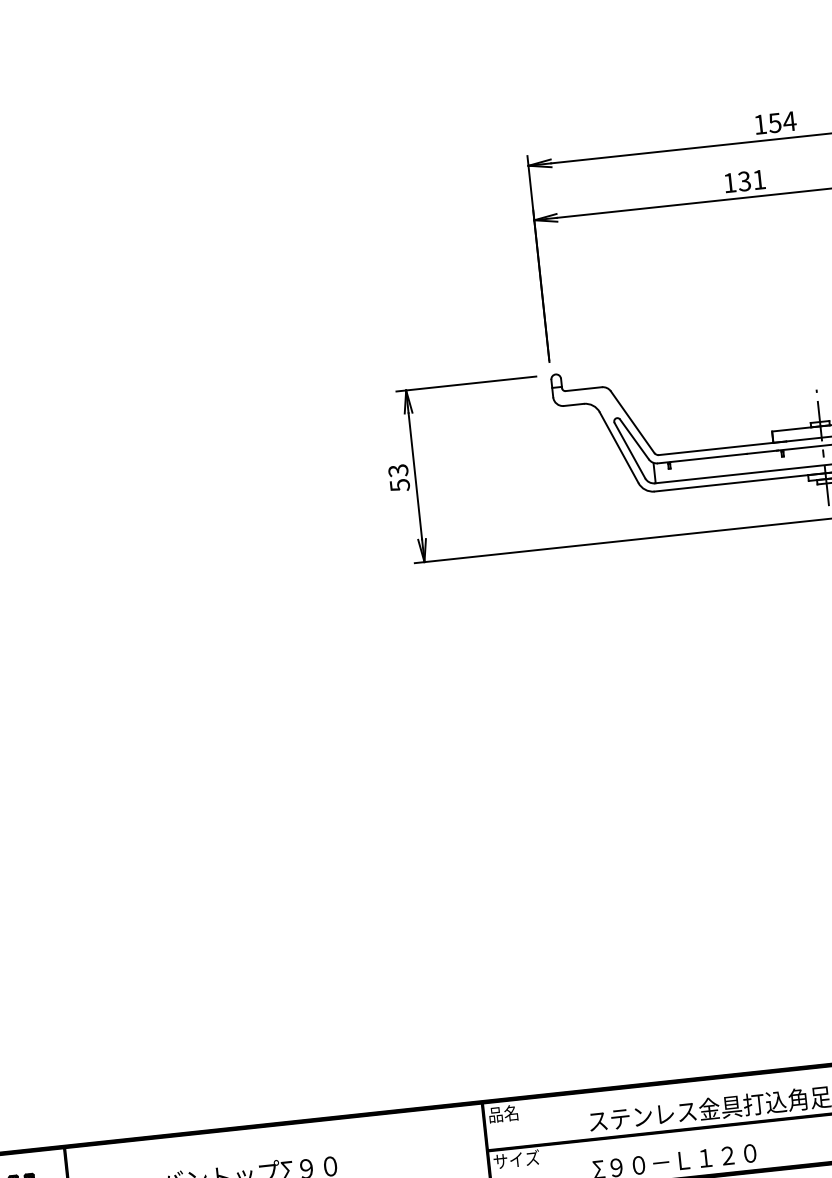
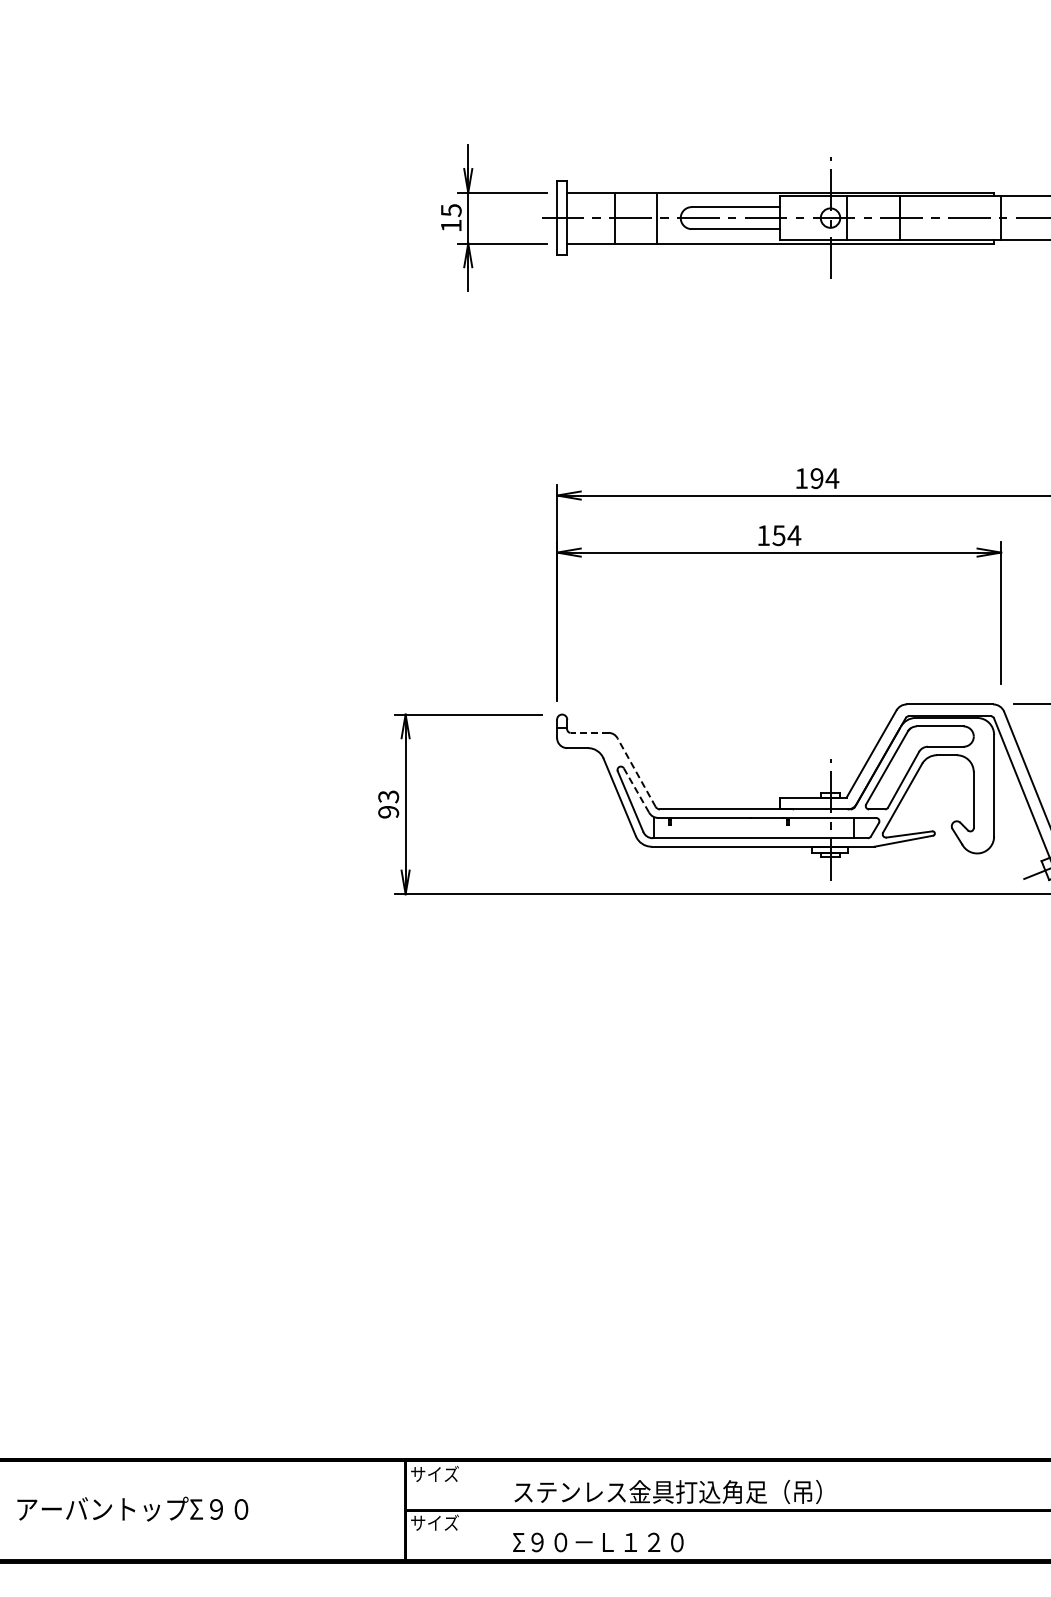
text: (774, 123) -> (816, 478), 154 -> 194
text: (752, 180) -> (787, 535), 131 -> 154
line: (583, 388) -> (589, 732), solid -> dashed
line: (632, 422) -> (636, 772), solid -> dashed
line: (634, 439) -> (636, 790), solid -> dashed
text: (399, 485) -> (388, 812), 53 -> 93
text: (511, 1112) -> (434, 1473), 品名 -> サイズ

